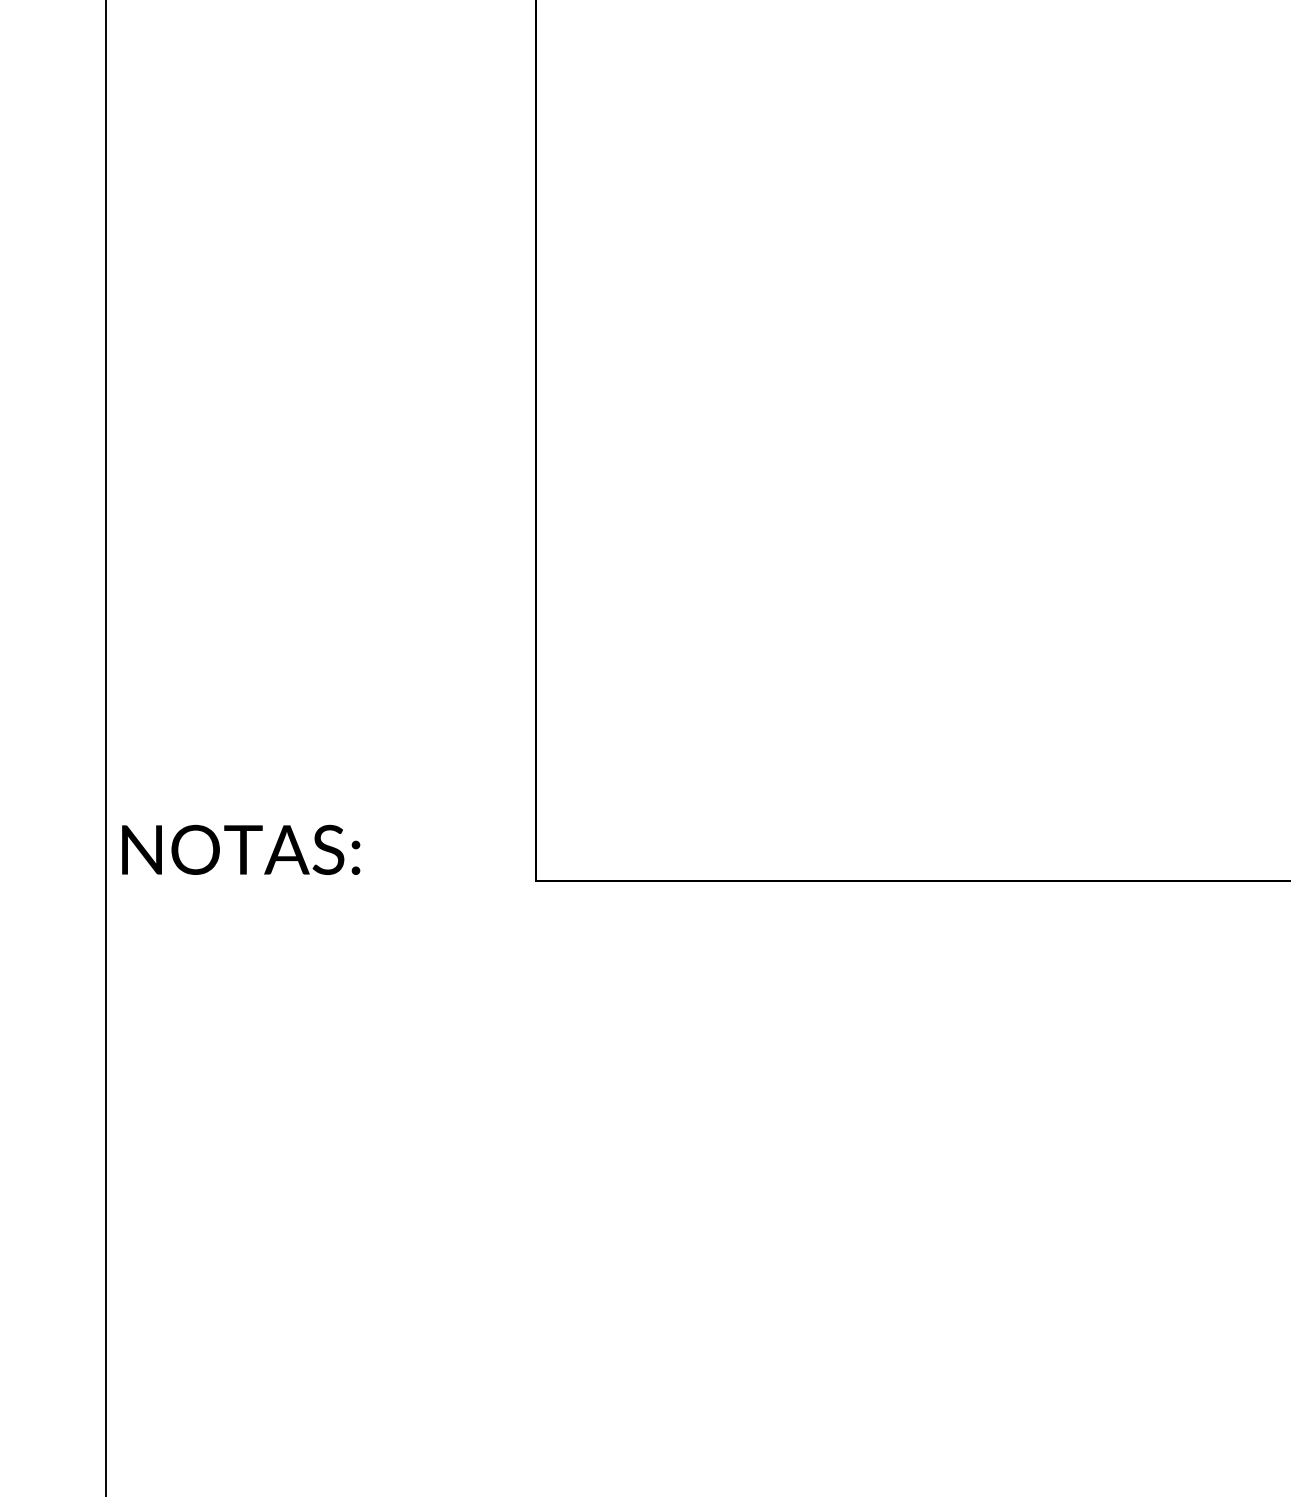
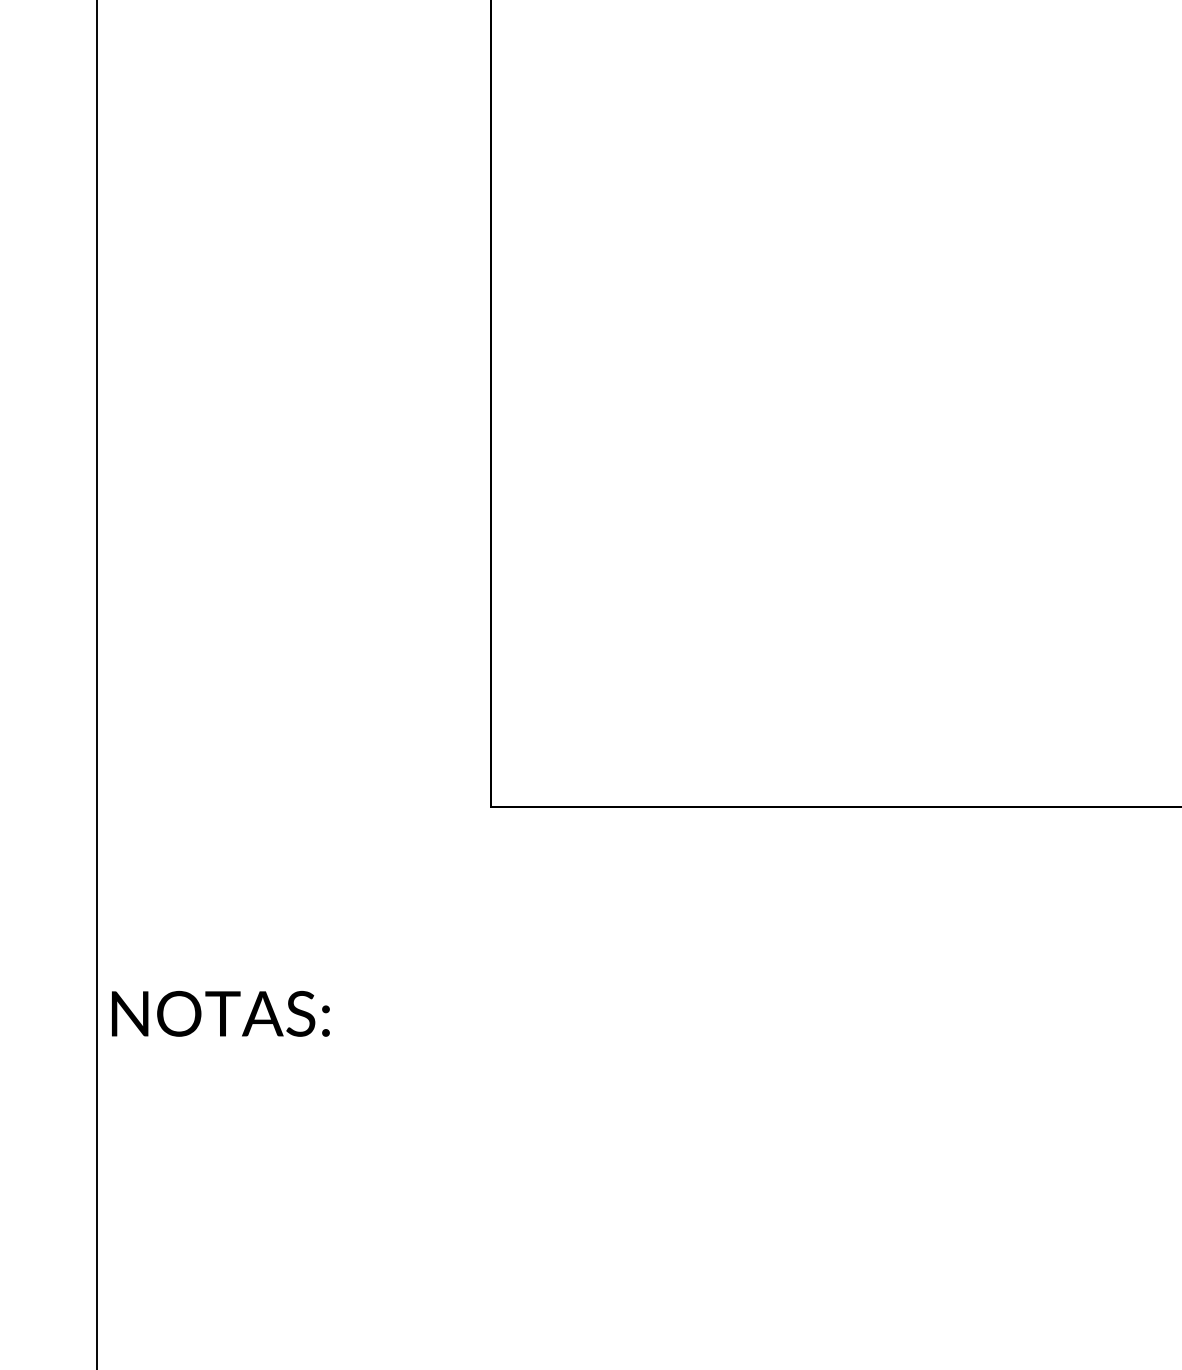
text: (240, 849) -> (220, 1013), moved

